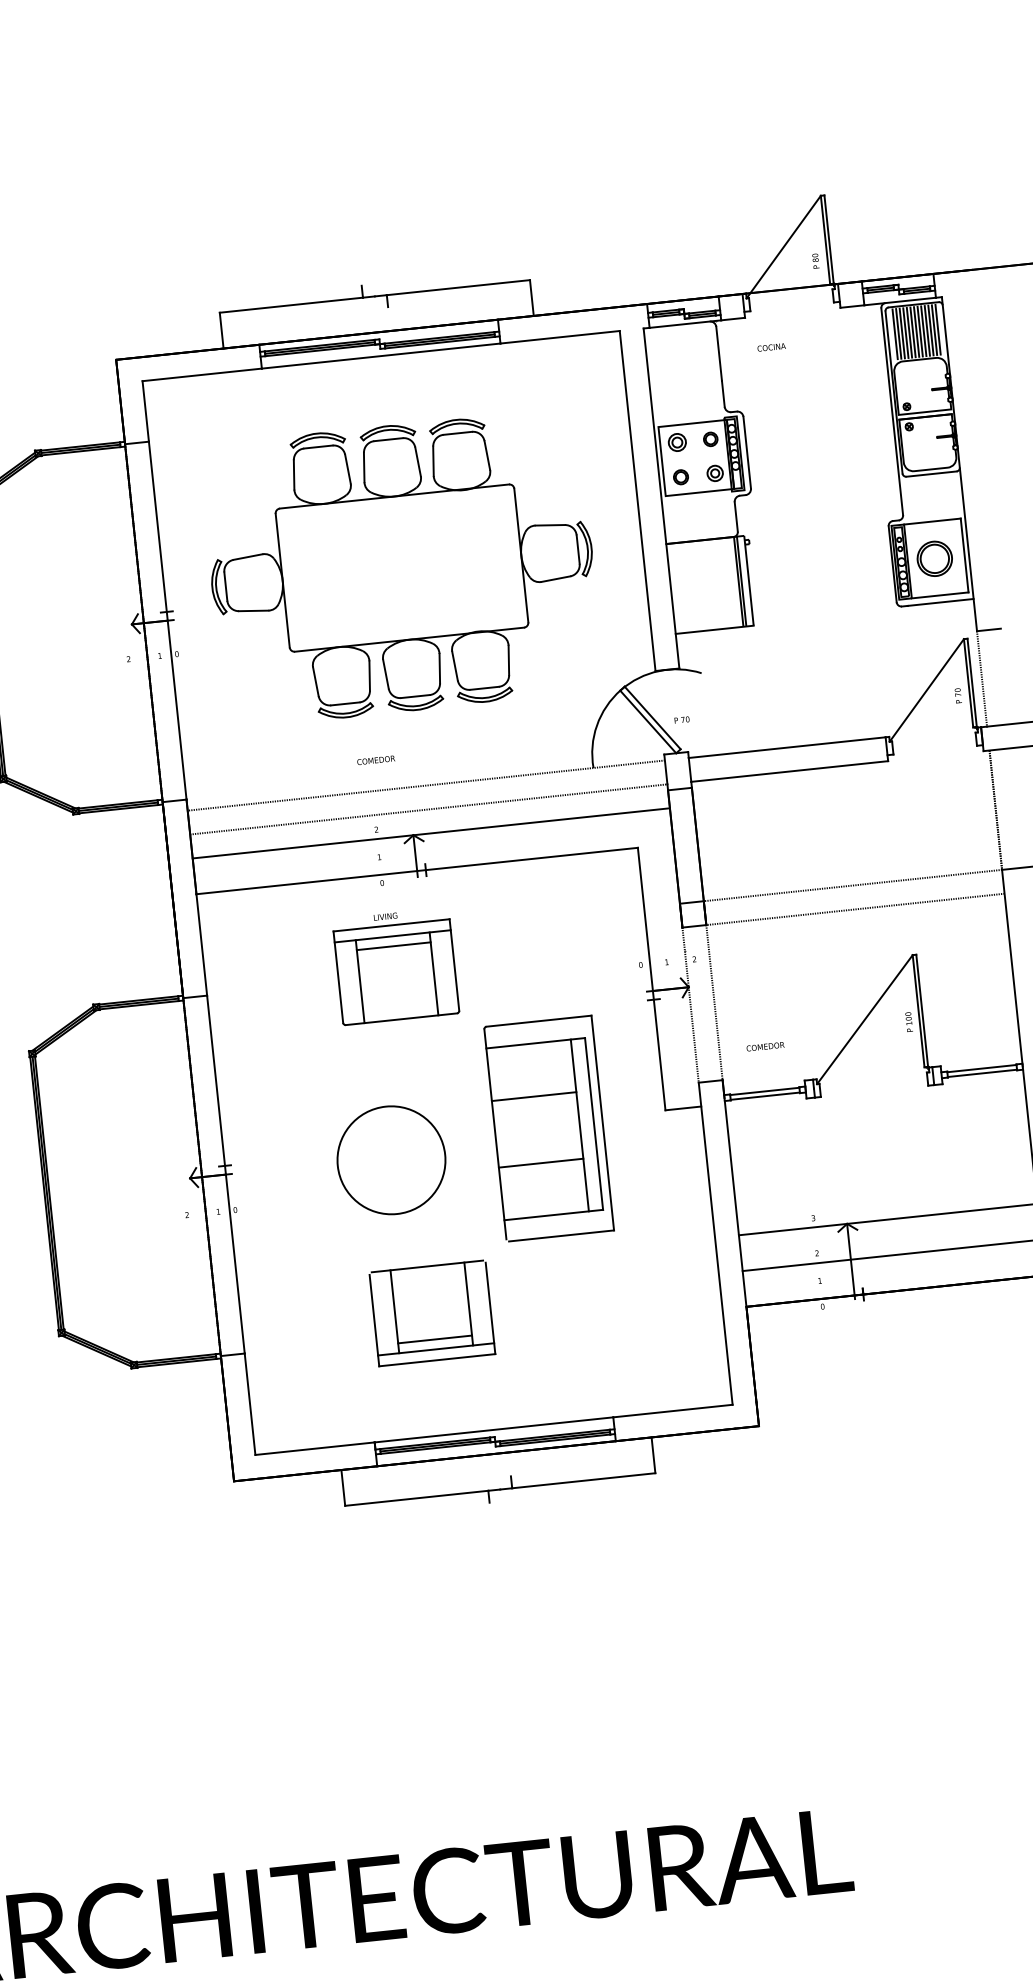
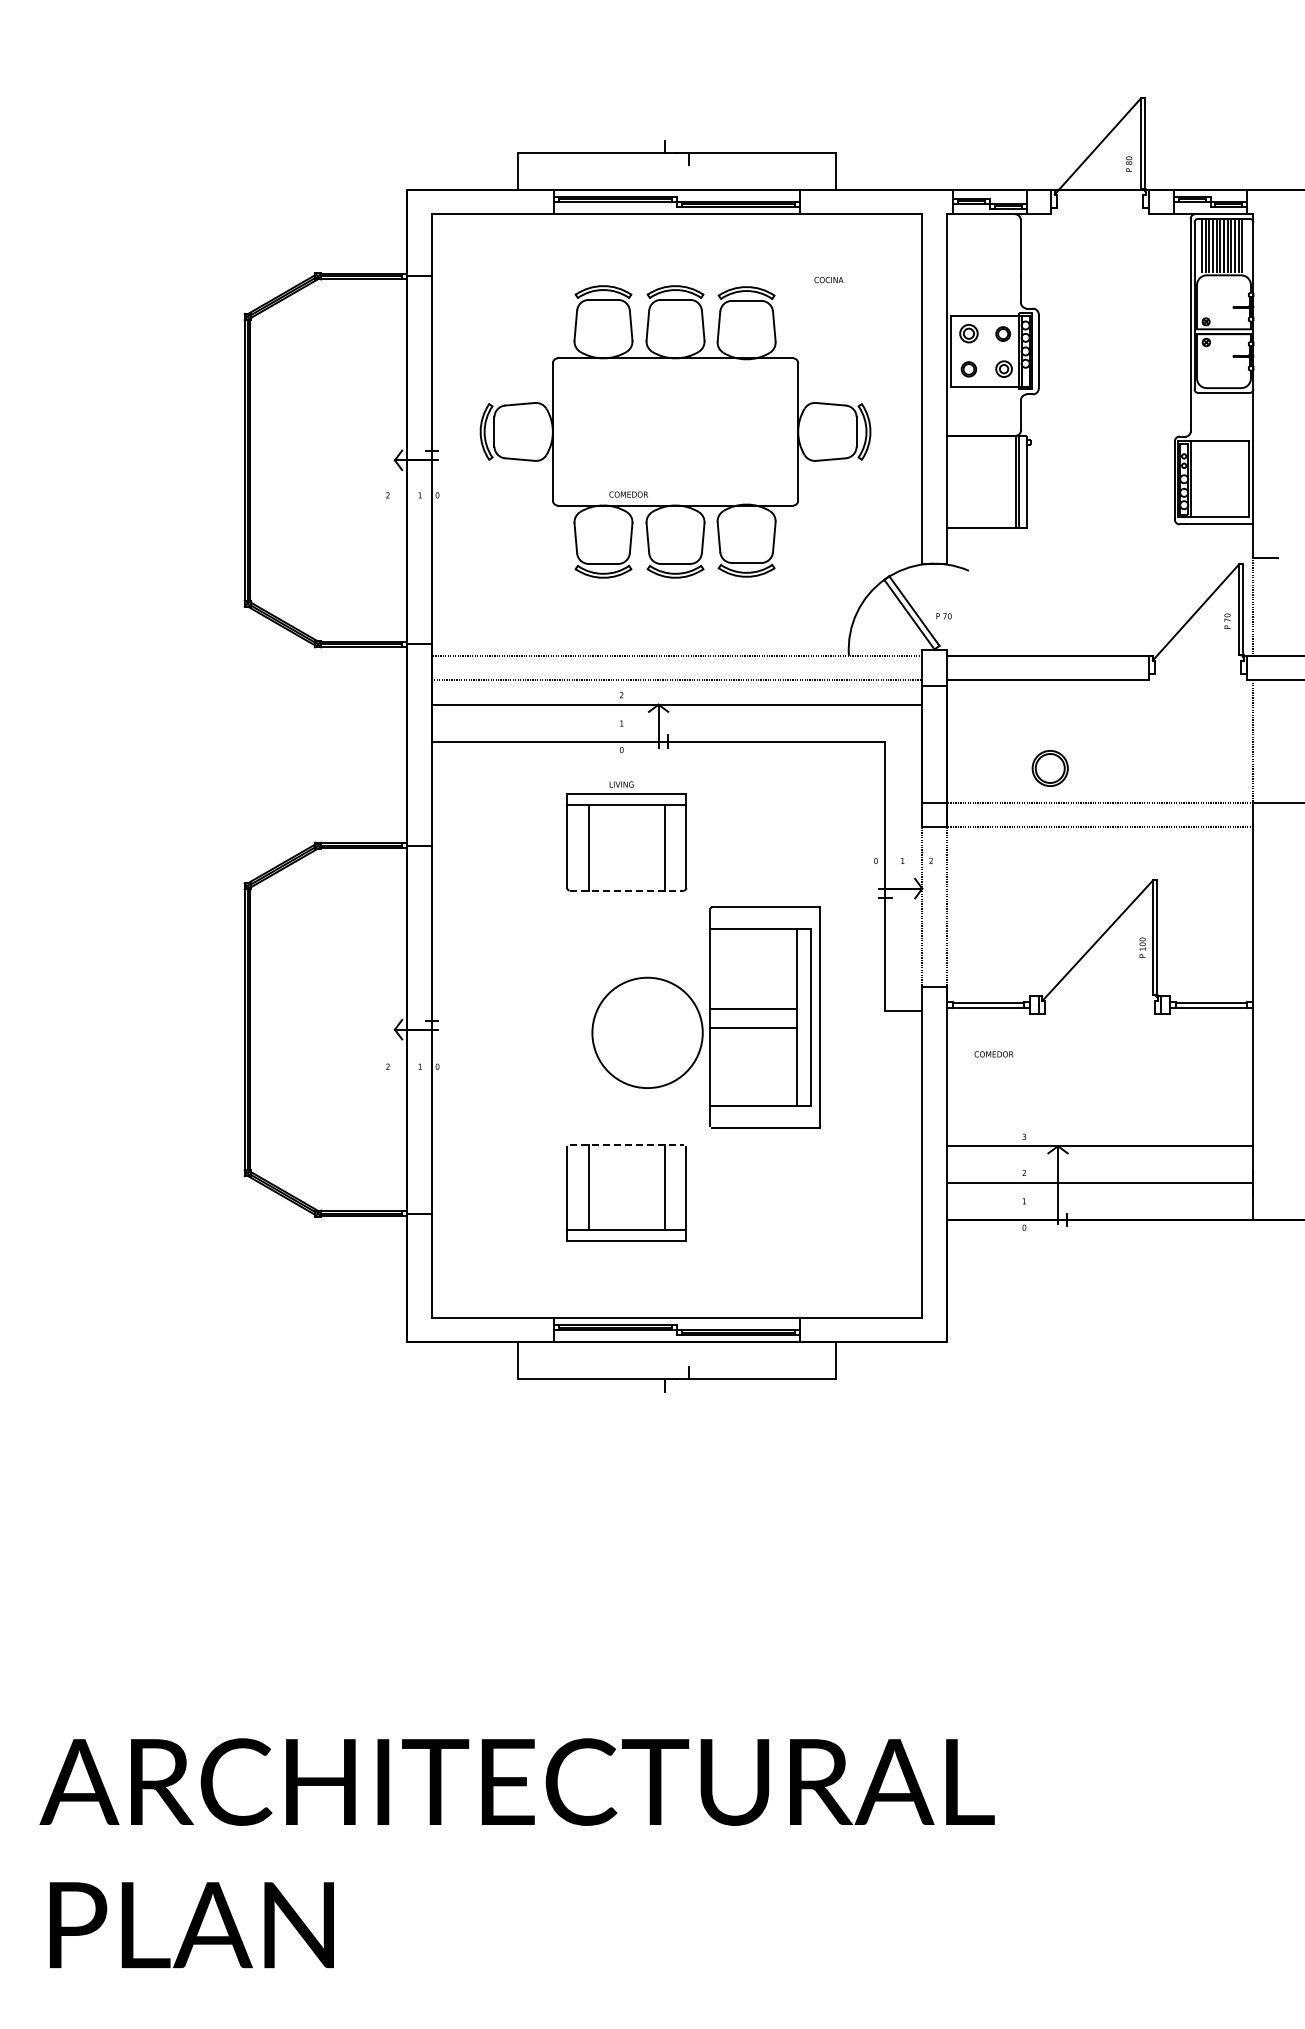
line: (938, 329) -> (1246, 246), removed
text: (771, 347) -> (828, 280), moved
part: (934, 558) -> (1049, 768), moved
text: (375, 760) -> (628, 494), moved
line: (393, 946) -> (626, 815), removed
line: (402, 1019) -> (627, 890), solid -> dashed
text: (765, 1046) -> (993, 1054), moved
line: (533, 1096) -> (752, 1028), moved
circle: (391, 1159) -> (647, 1032), moved
line: (540, 1162) -> (752, 1008), moved
line: (428, 1266) -> (627, 1144), solid -> dashed
line: (434, 1339) -> (626, 1219), removed

